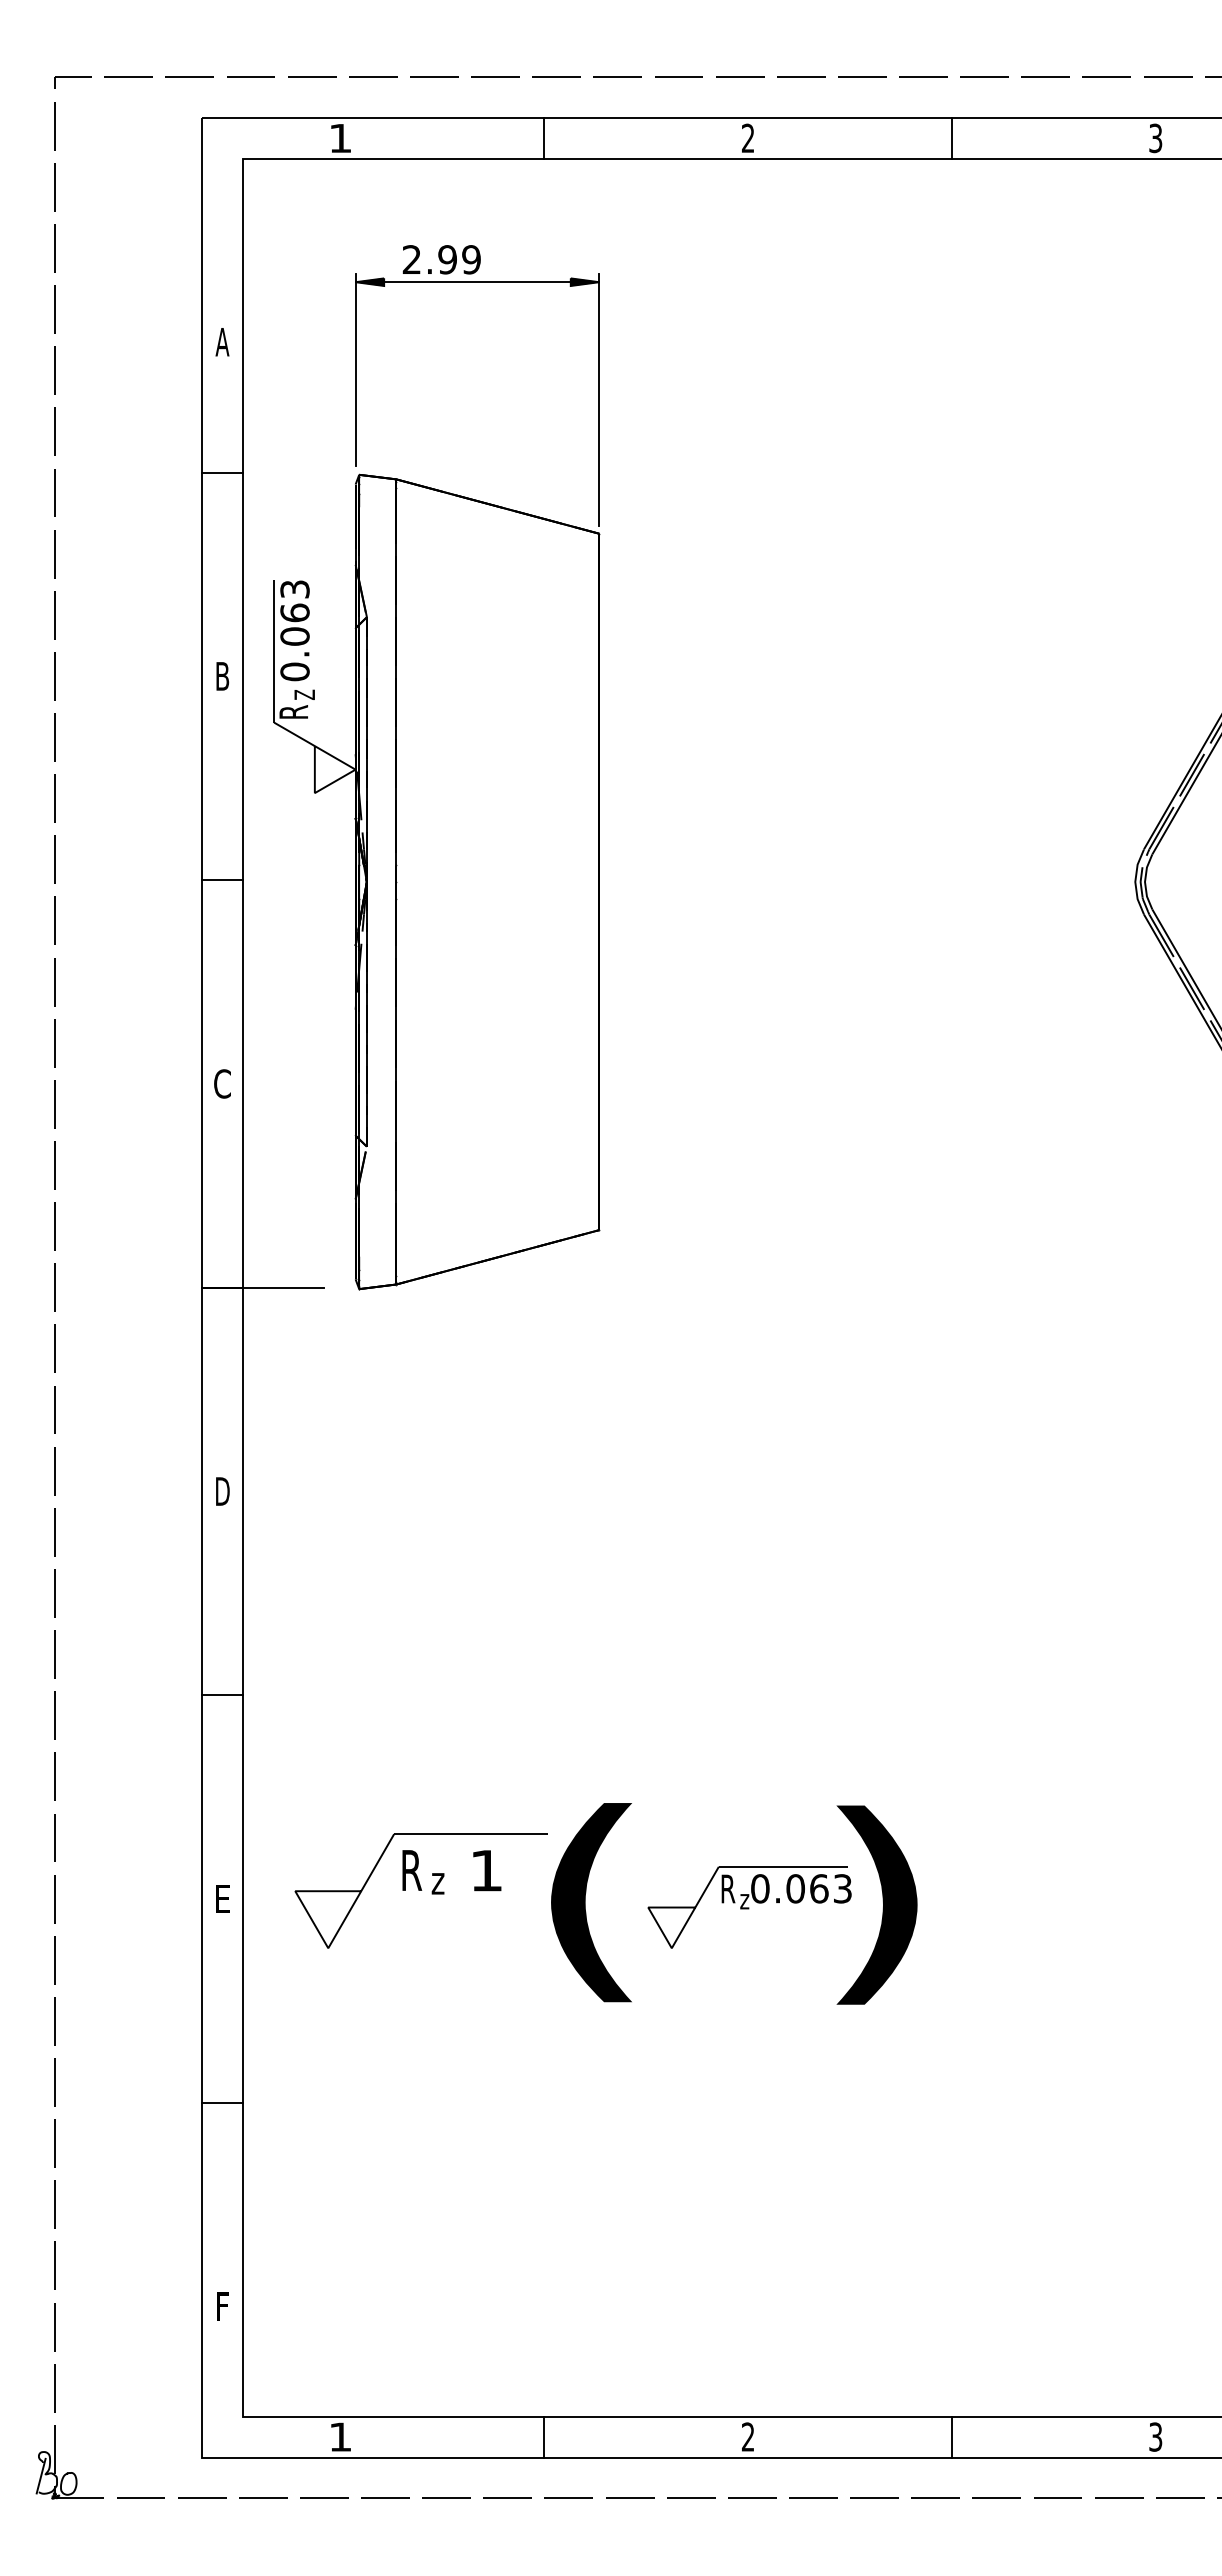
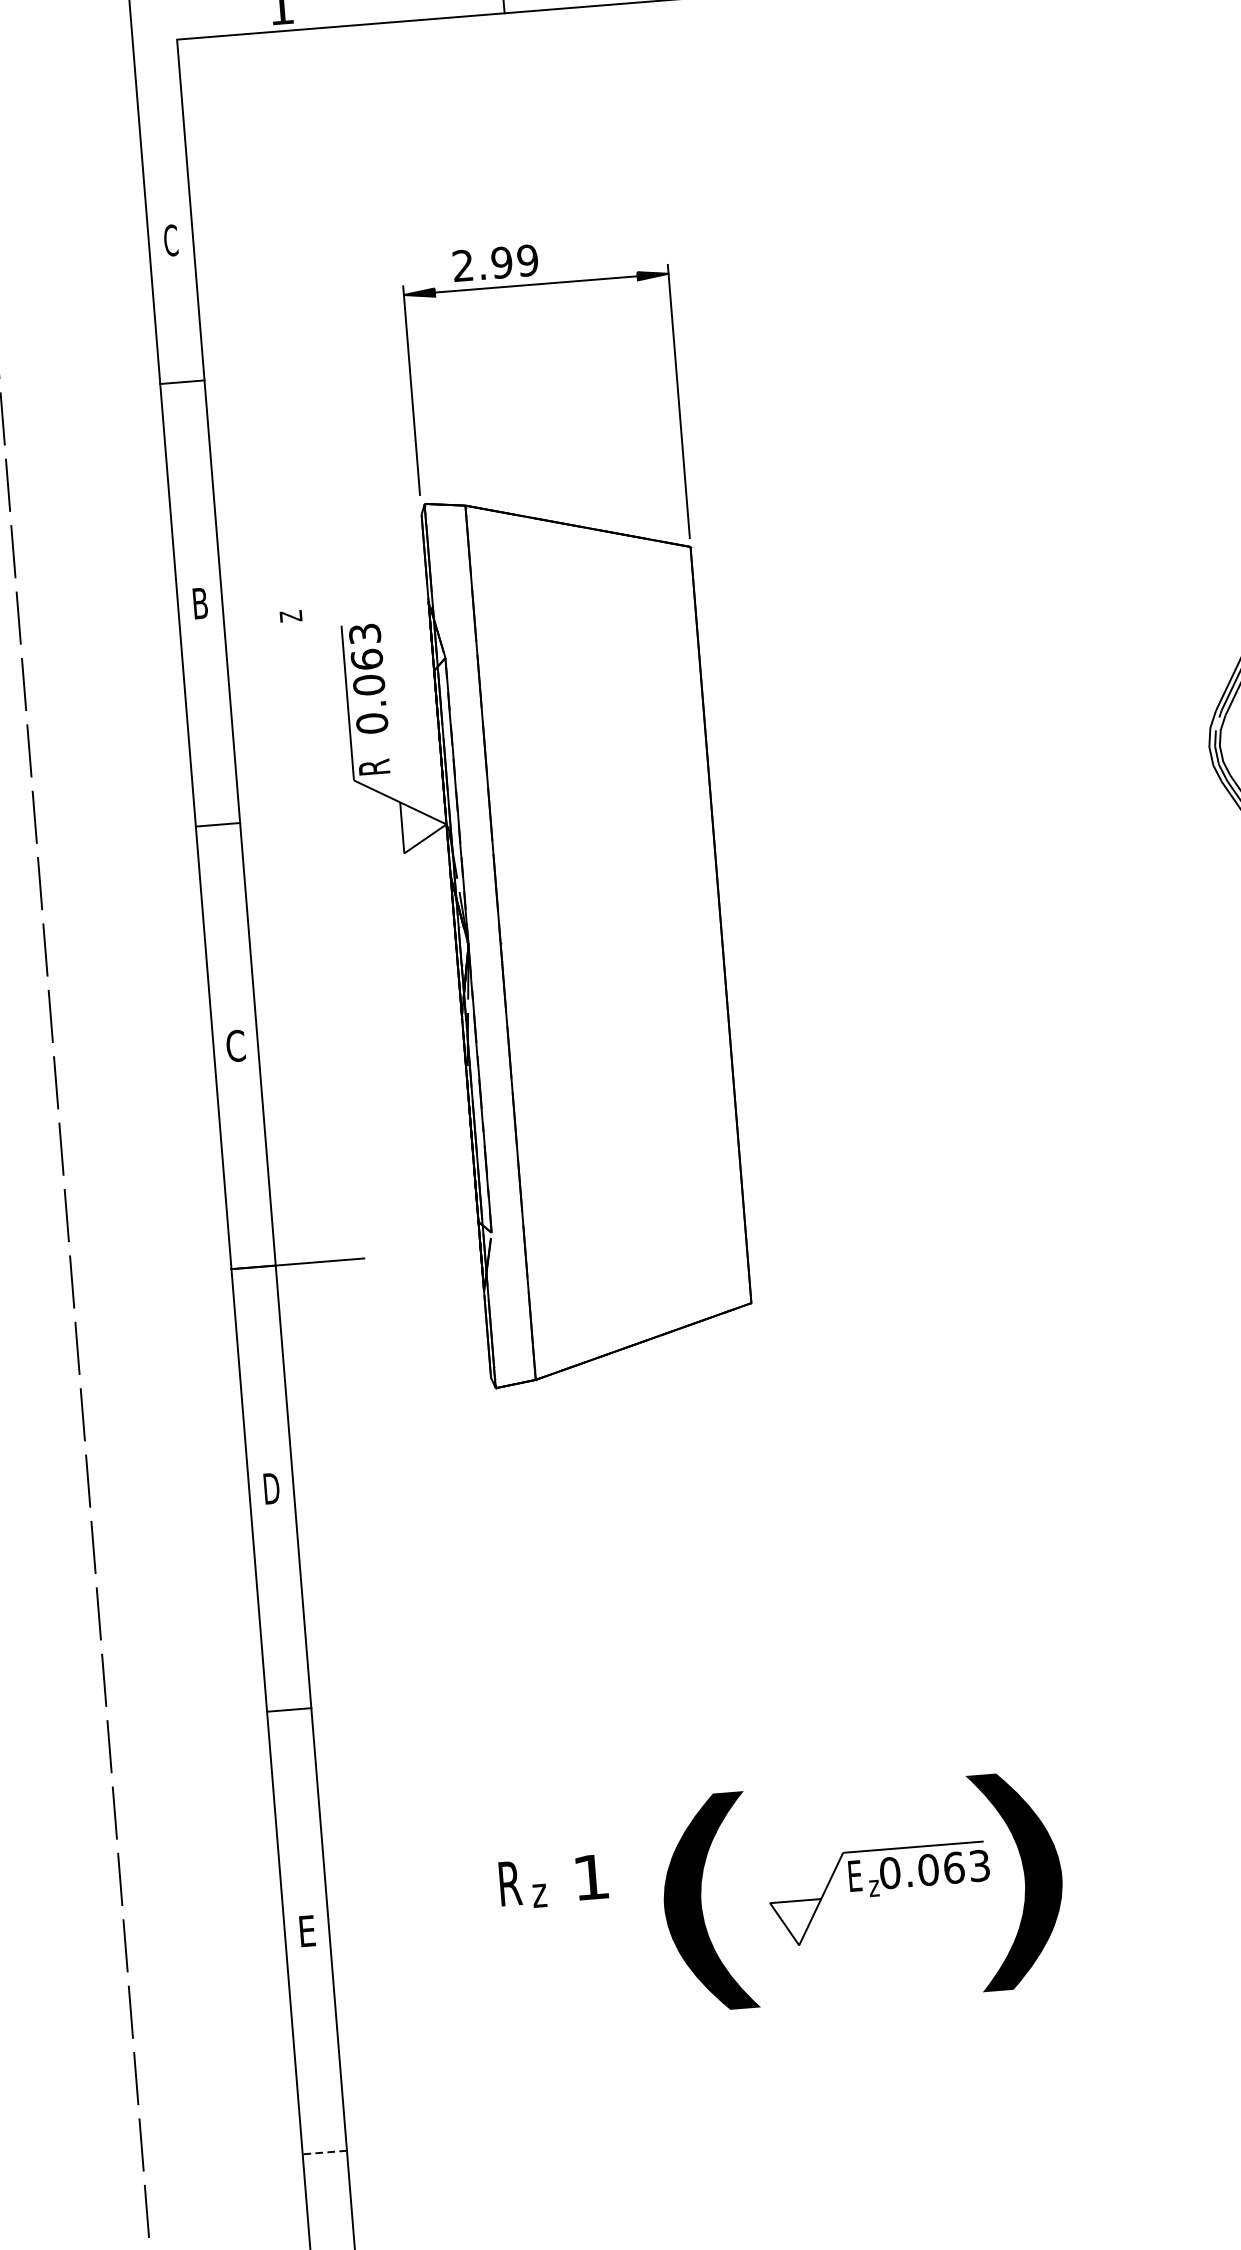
text: (222, 341) -> (170, 239), A -> C
part: (436, 767) -> (534, 814), moved
part: (377, 1865) -> (472, 1881), removed
text: (728, 1888) -> (855, 1875), R -> E
line: (222, 2102) -> (324, 2152), solid -> dashed

